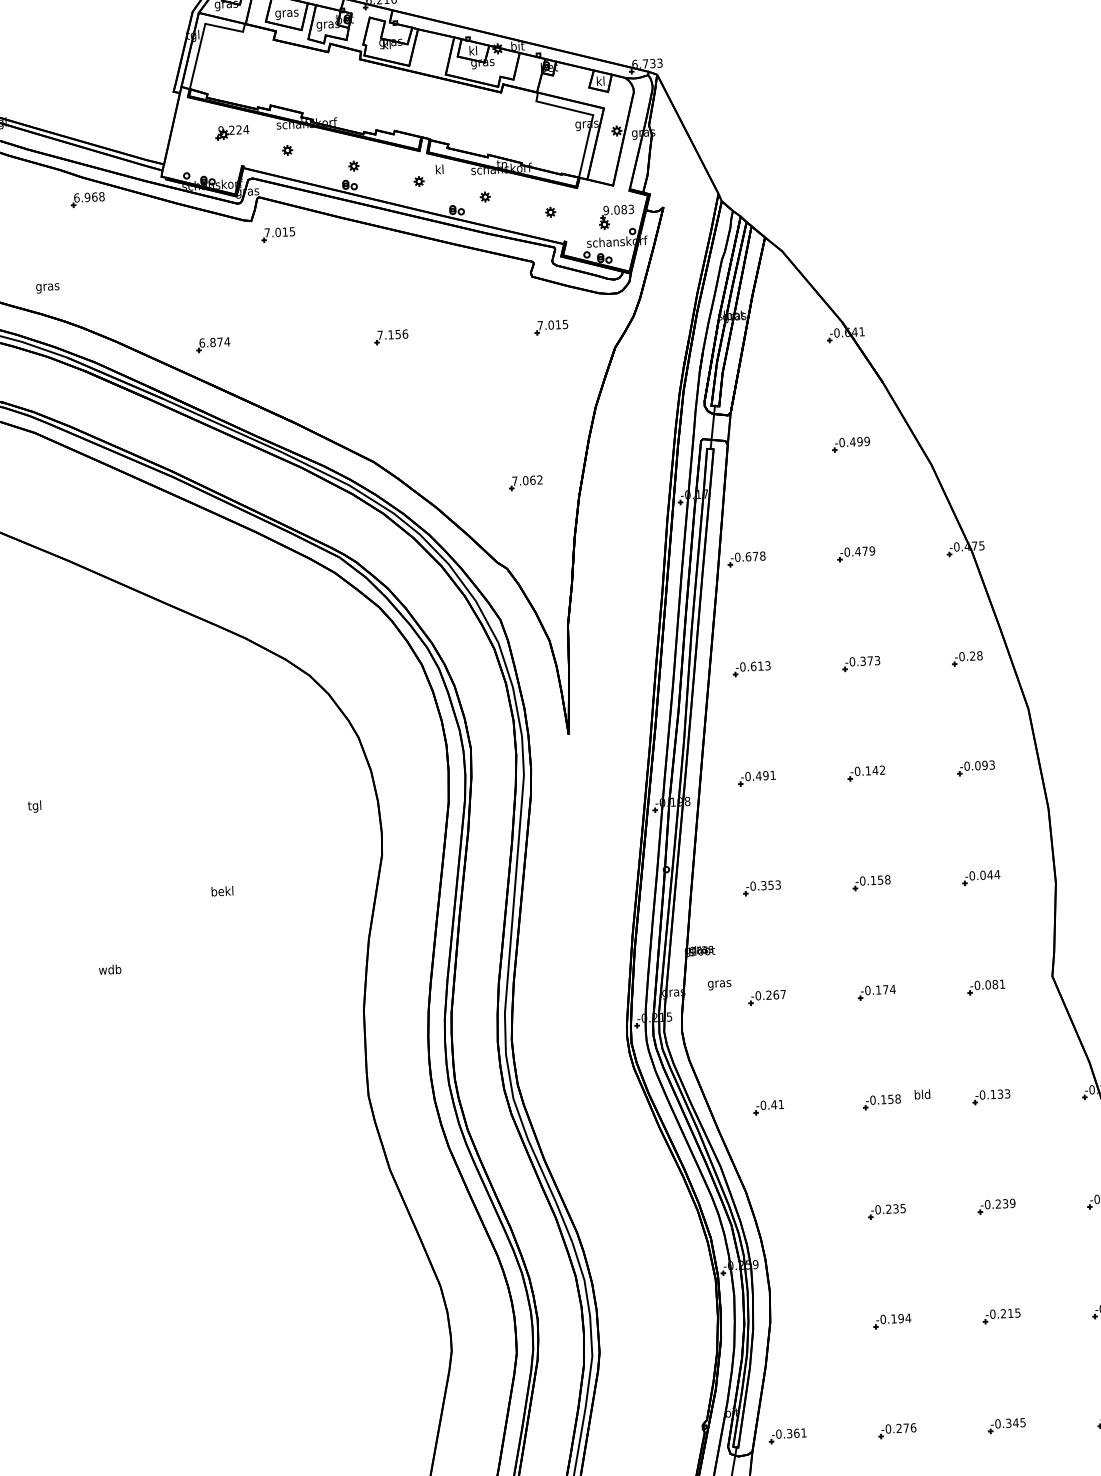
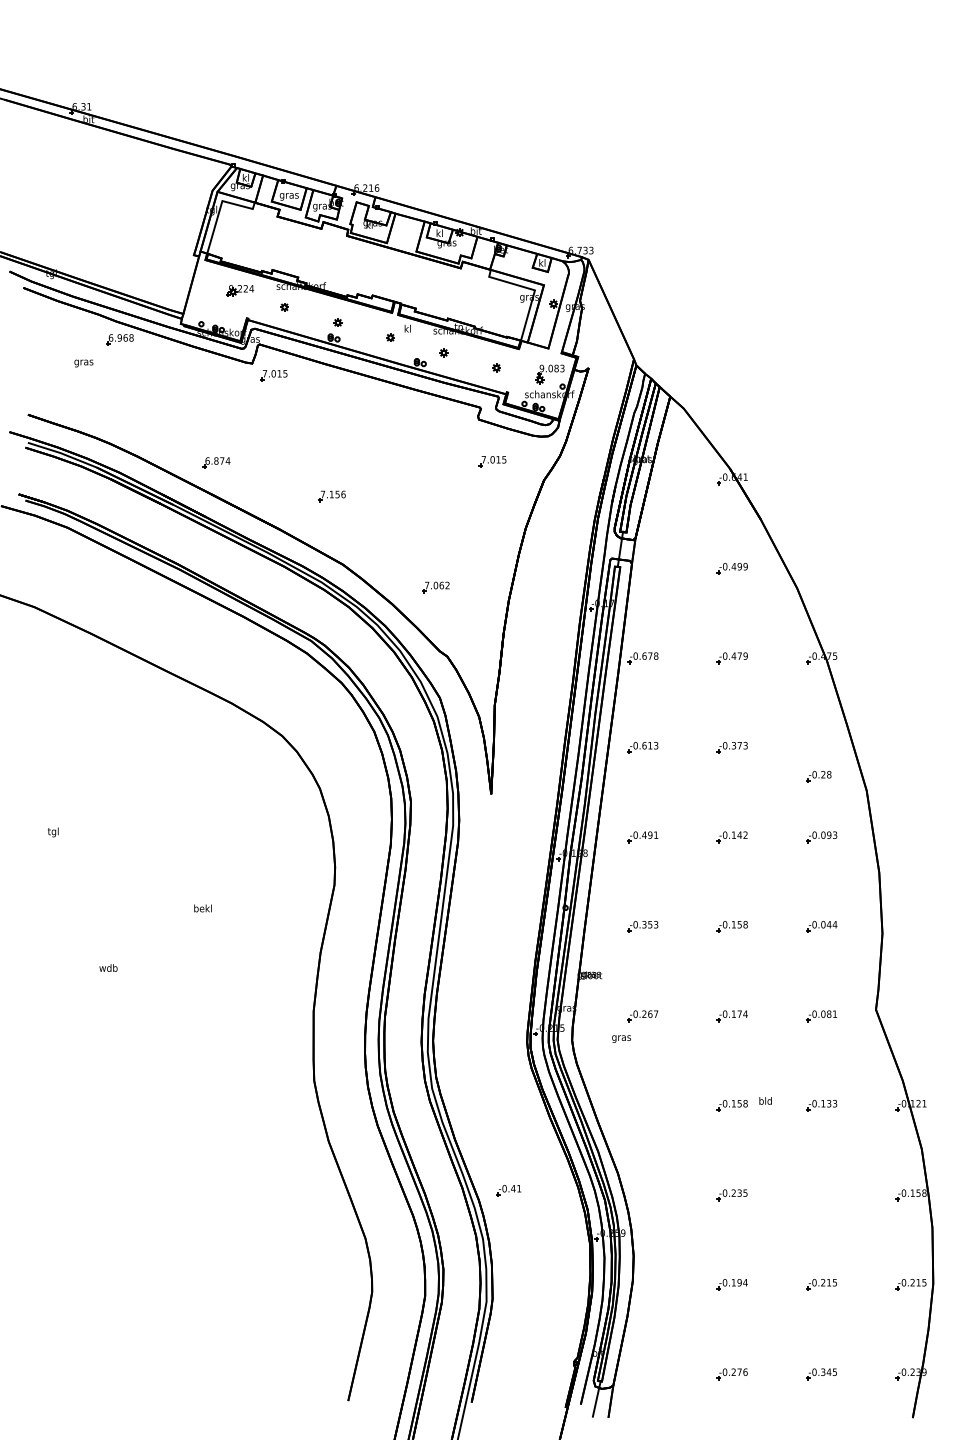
text: (47, 288) -> (83, 363), moved
part: (390, 337) -> (331, 496), moved
part: (525, 483) -> (435, 587), moved
part: (966, 658) -> (818, 776), moved
text: (719, 984) -> (621, 1038), moved
part: (768, 1107) -> (508, 1190), moved
part: (996, 1207) -> (821, 1195), removed
part: (787, 1436) -> (642, 1374), removed

